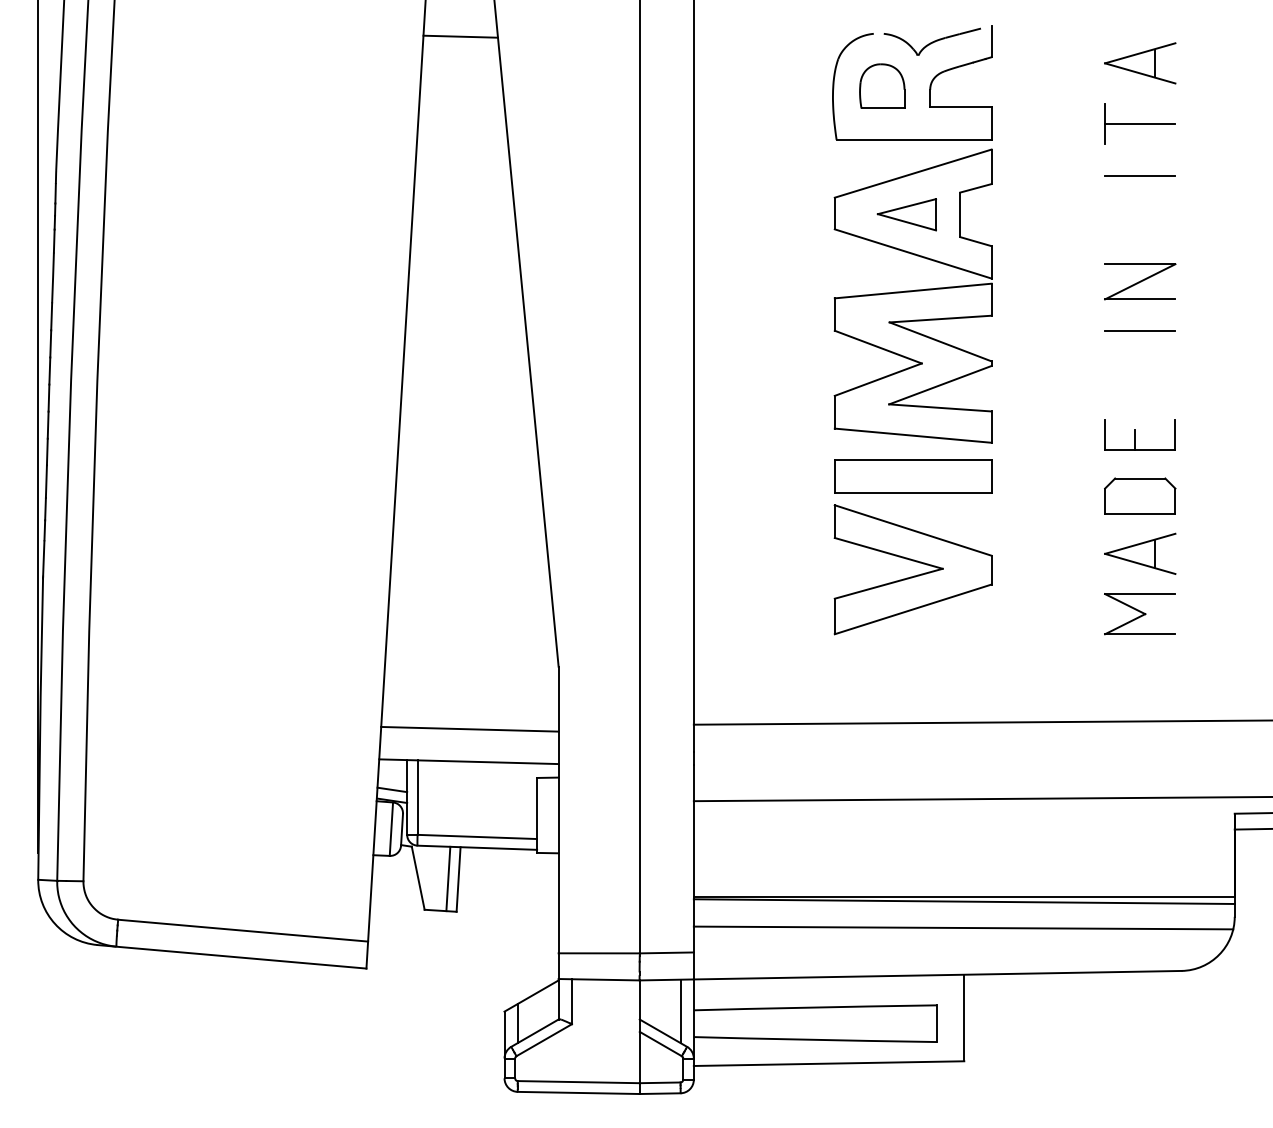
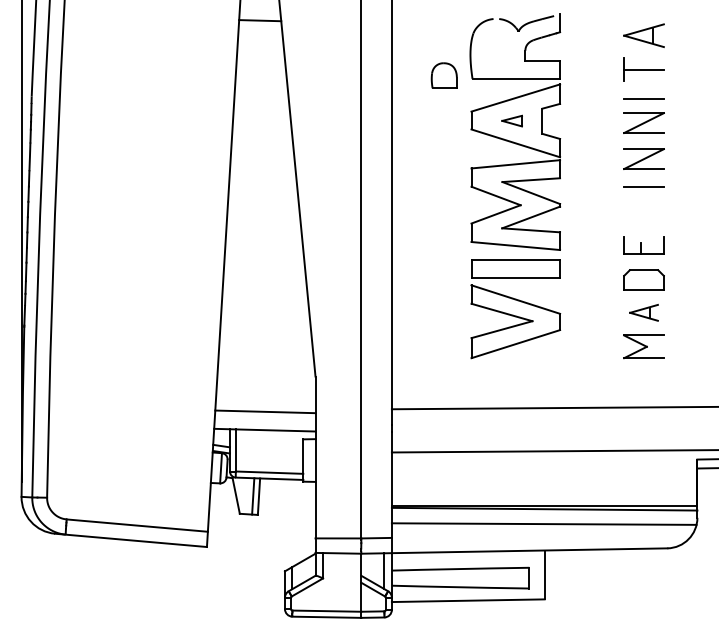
part: (880, 85) -> (443, 75), moved
part: (905, 213) -> (511, 120), size x0.6
part: (1139, 217) -> (643, 122), added
part: (1139, 553) -> (643, 312), size x0.7

